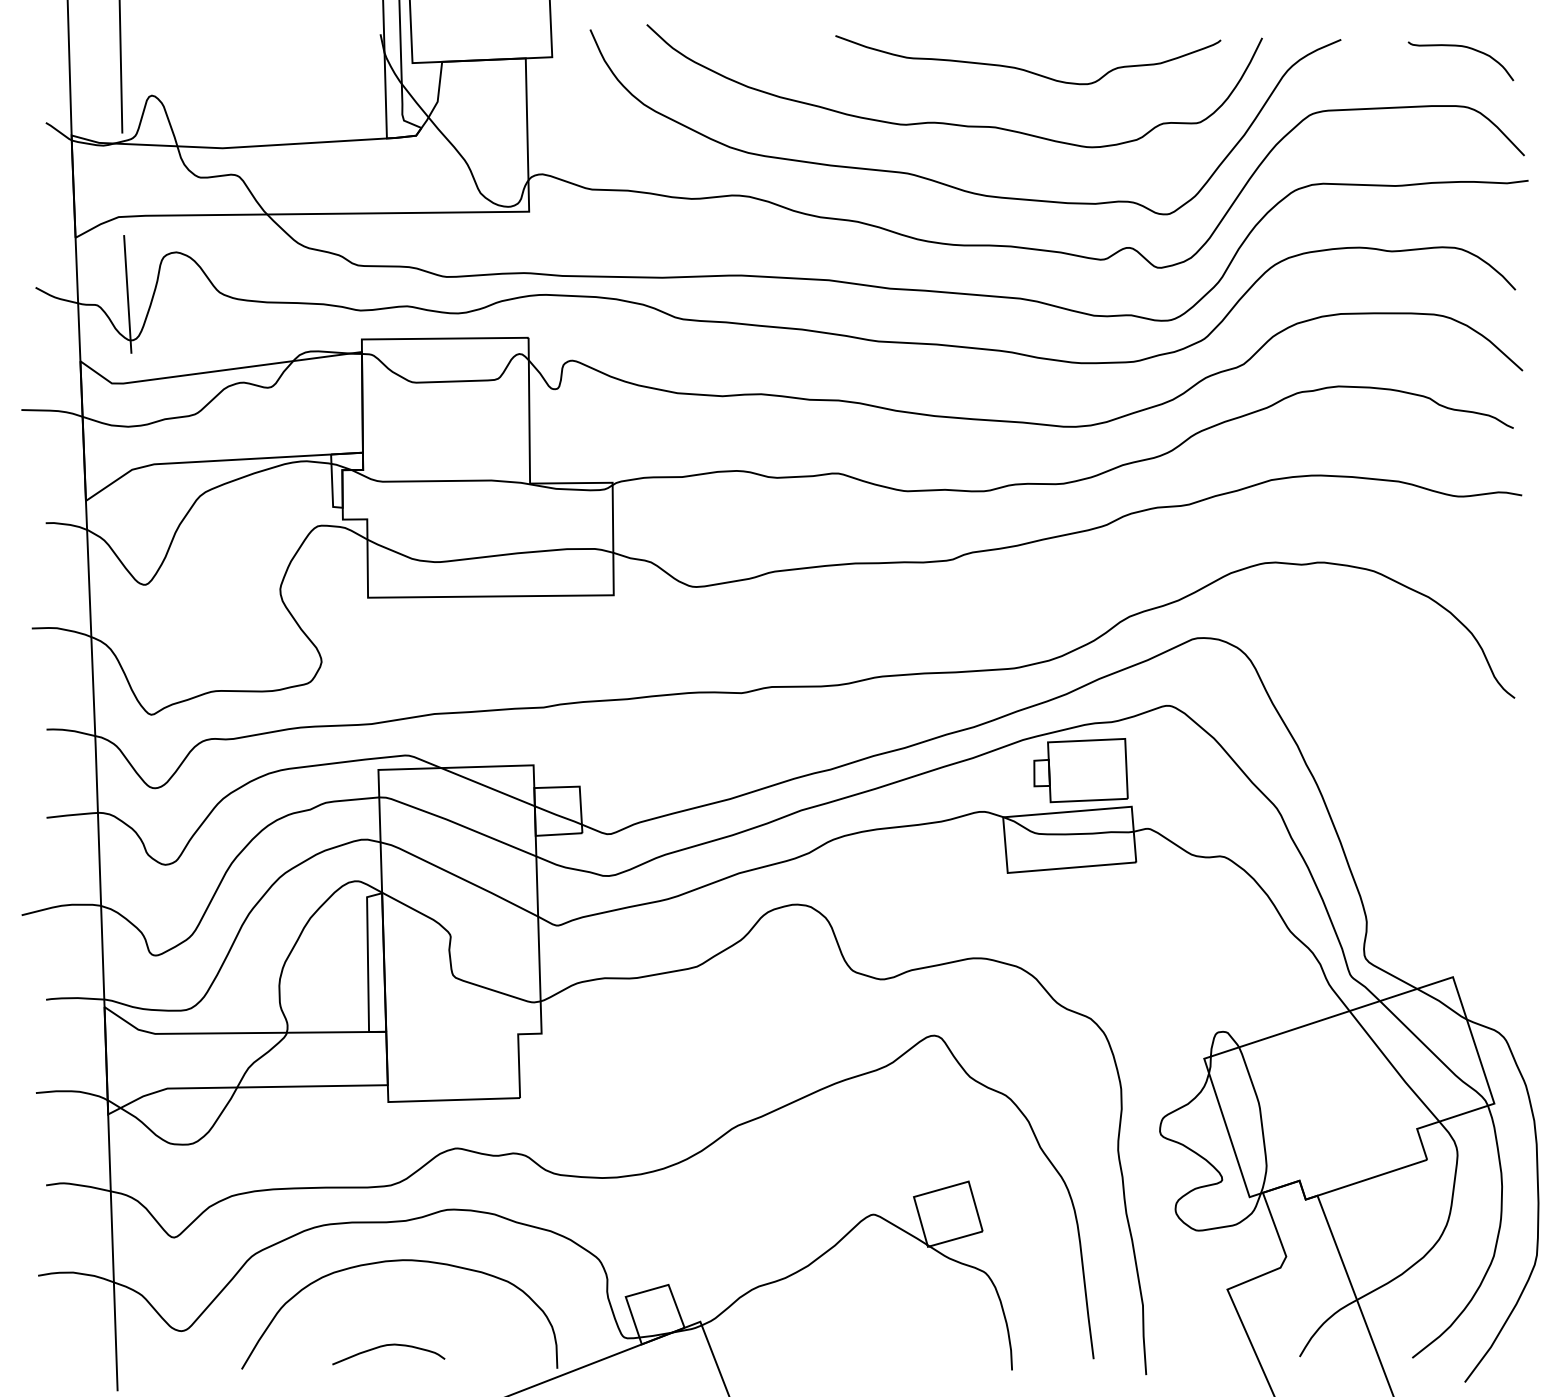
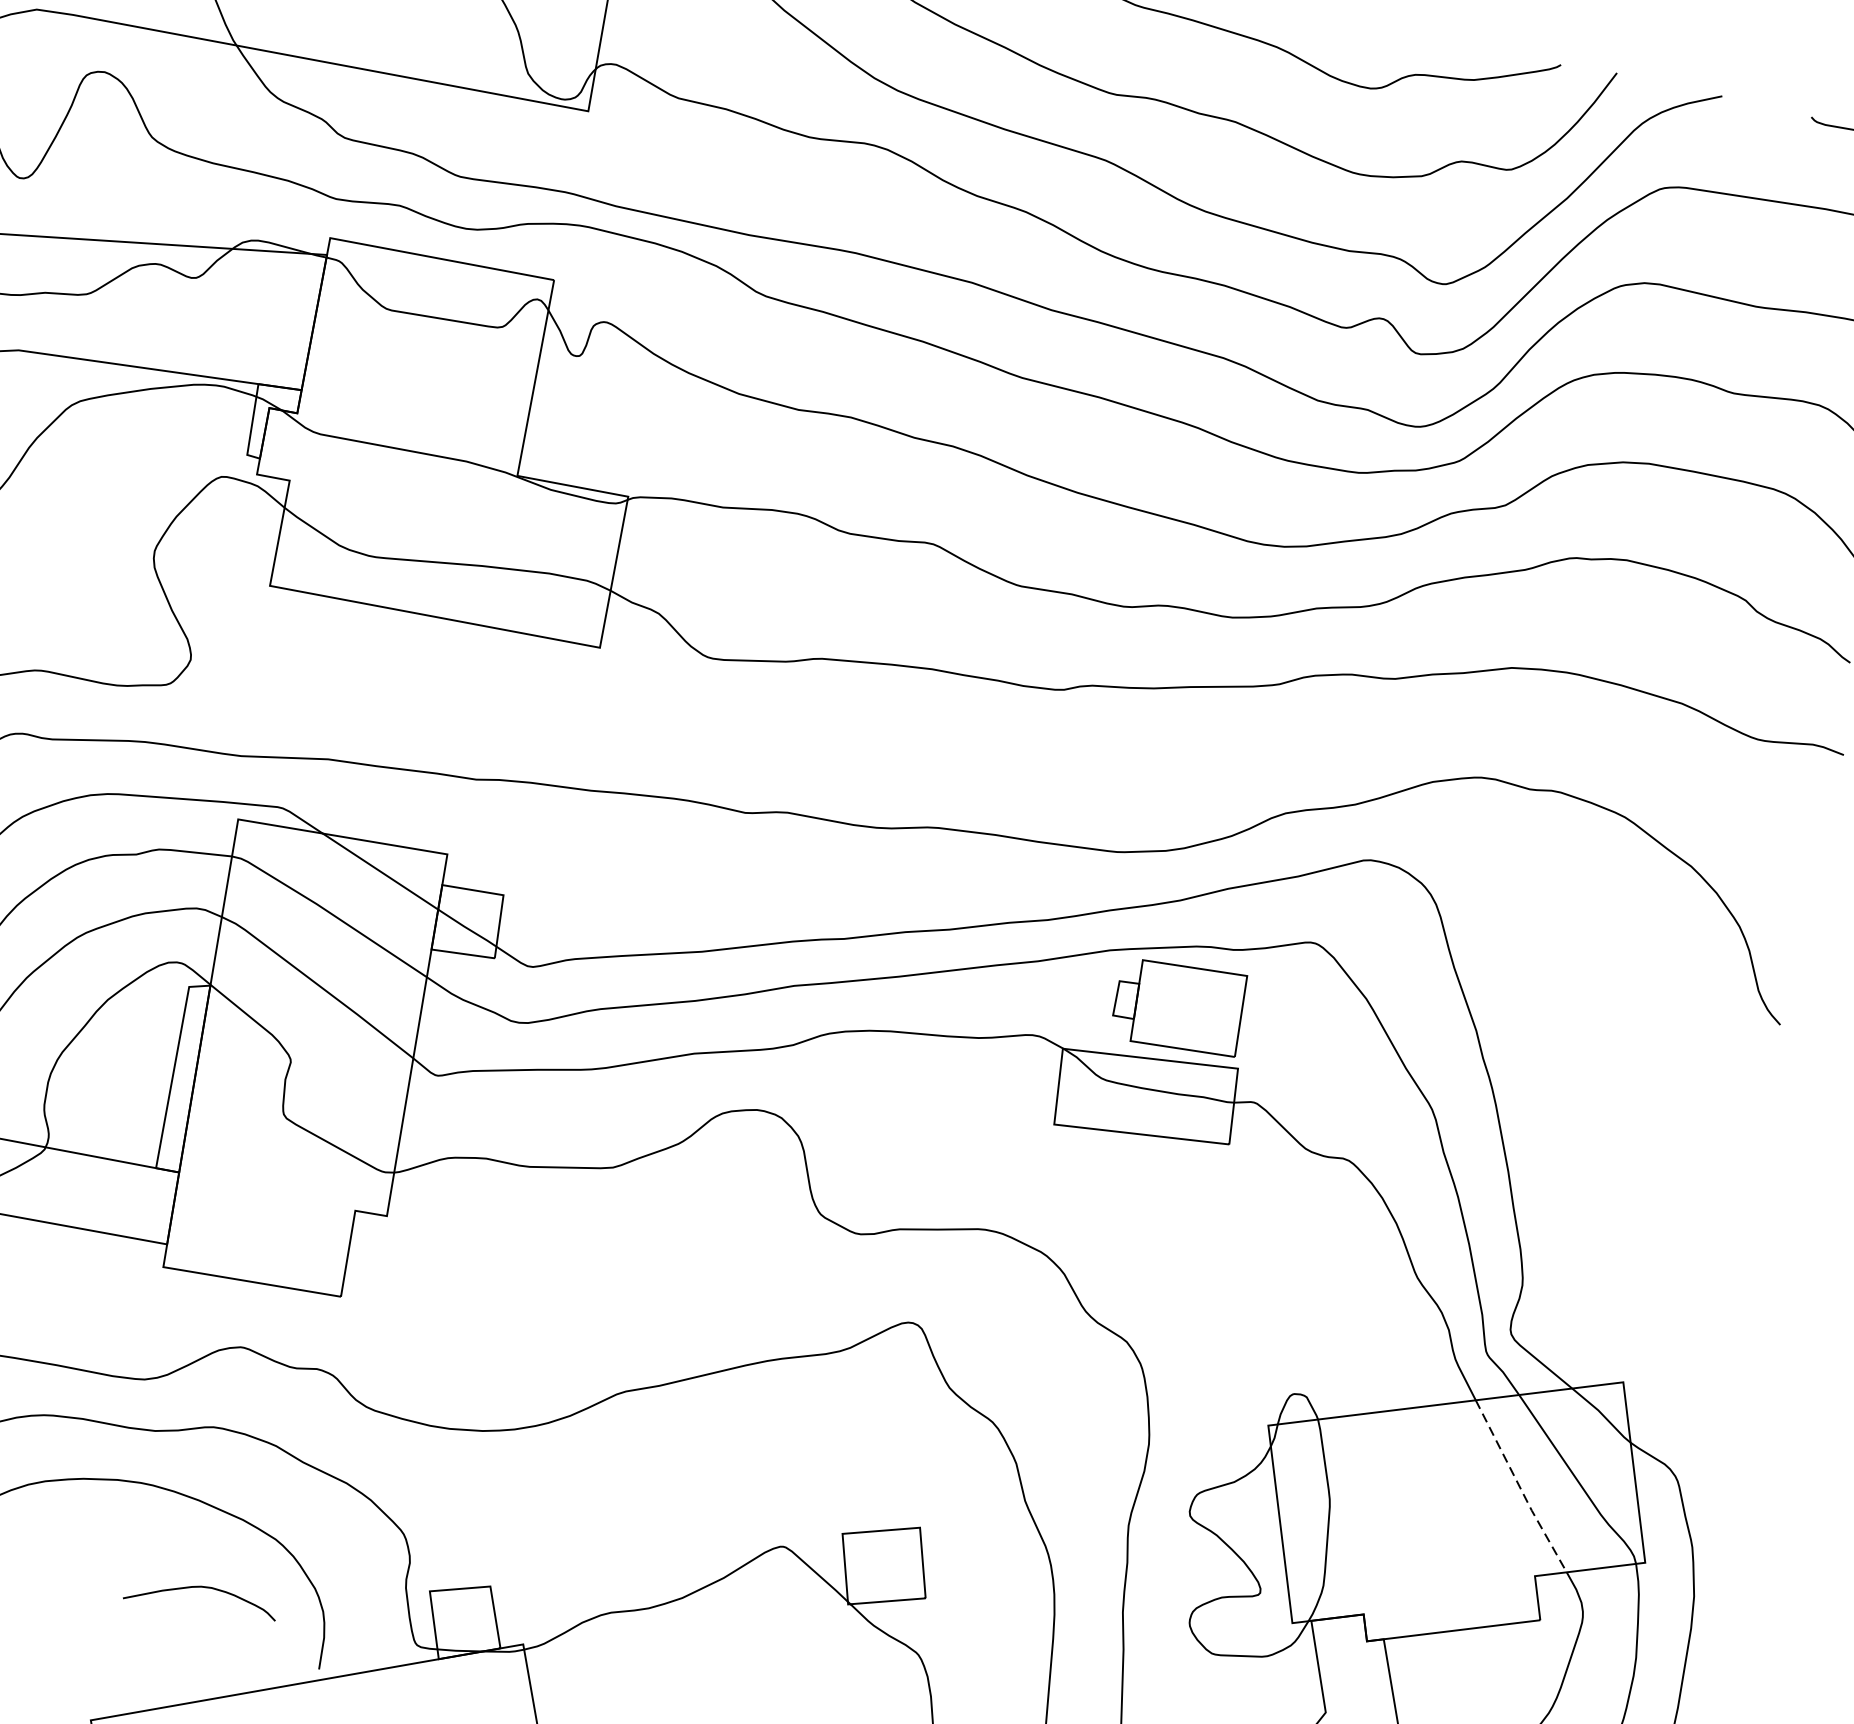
line: (127, 294) -> (28, 115), removed
line: (1393, 1067) -> (1519, 1487), solid -> dashed
curve: (386, 1346) -> (200, 1588), moved

